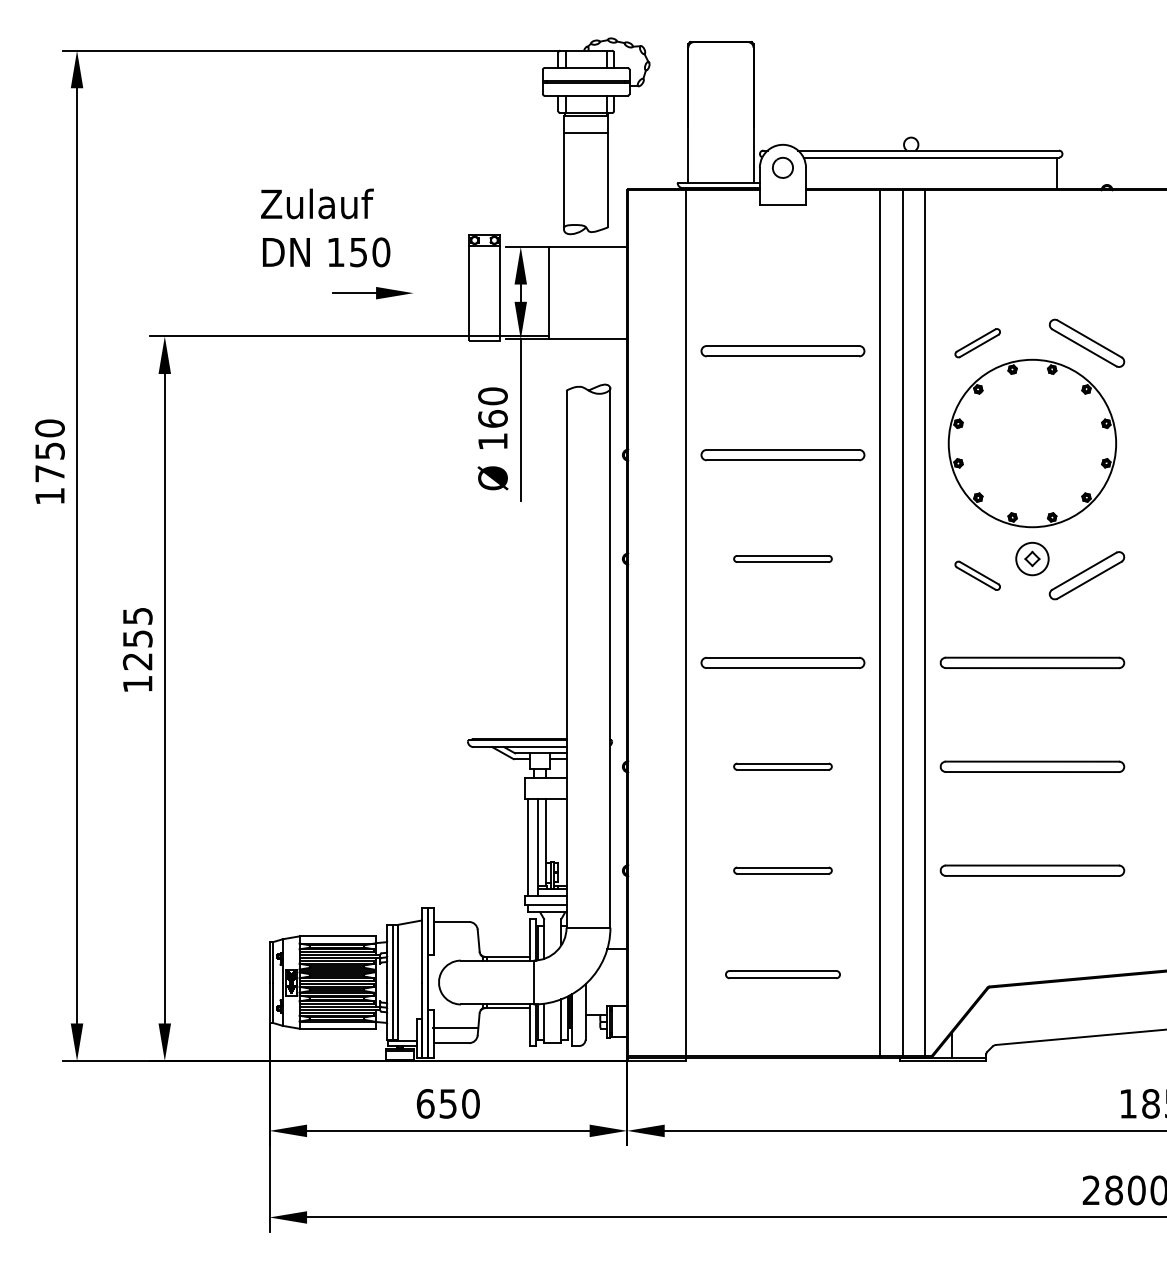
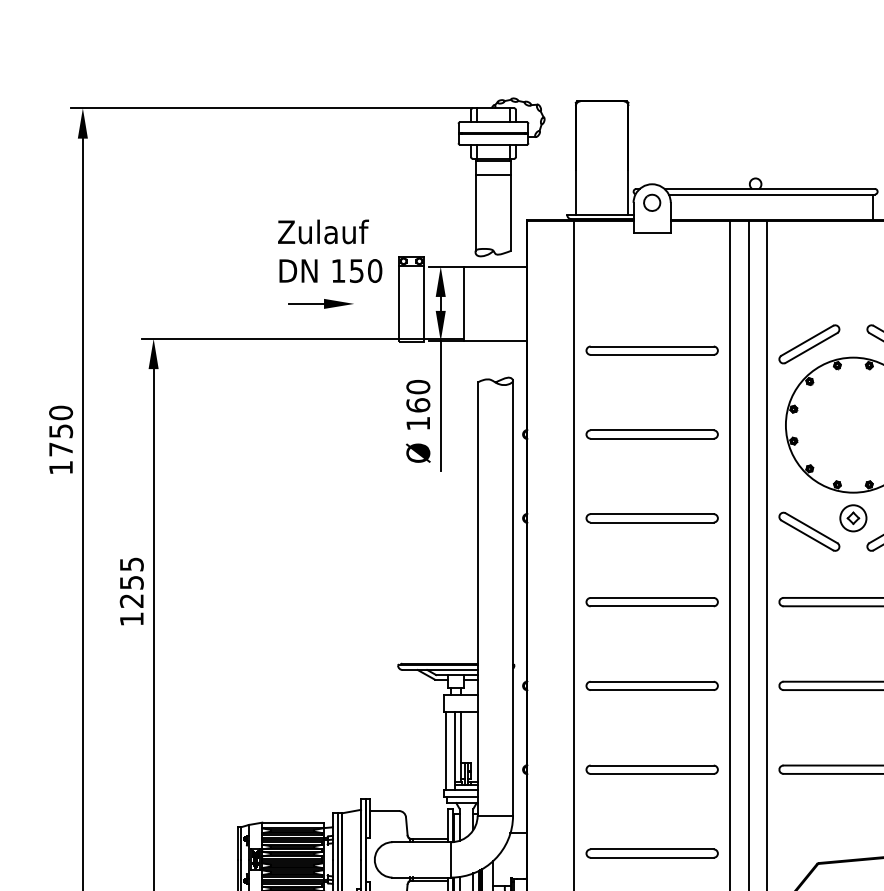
text: (325, 227) -> (330, 250), moved
part: (977, 342) -> (809, 343), size x1.67
part: (782, 558) -> (651, 517), size x1.67
part: (977, 575) -> (809, 531), size x1.67
part: (782, 766) -> (651, 685), size x1.67
part: (782, 870) -> (651, 769), size x1.67
part: (782, 974) -> (651, 853), size x1.43

